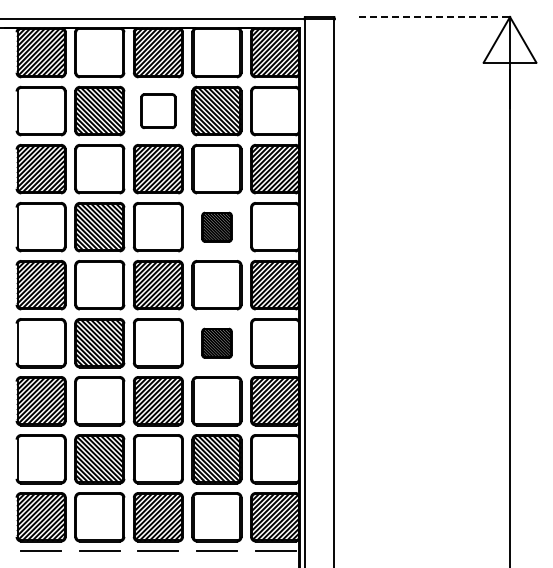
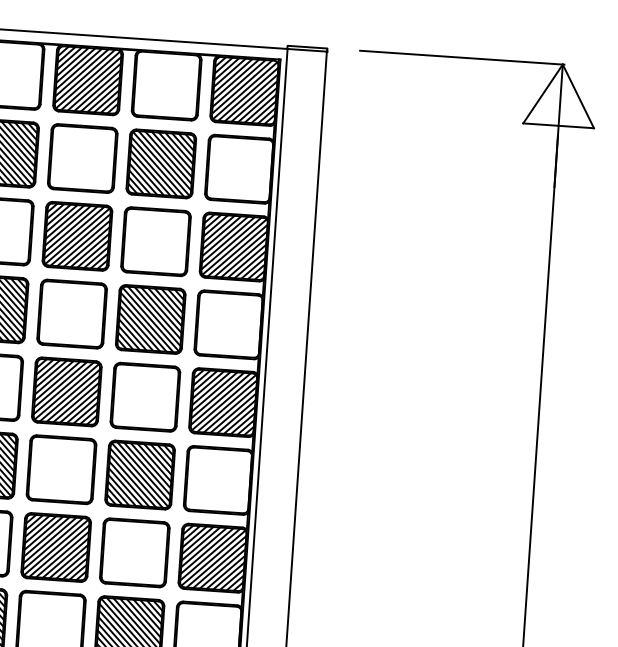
line: (435, 17) -> (462, 58), dashed -> solid
part: (158, 111) -> (82, 159), size x1.43
part: (216, 227) -> (150, 319), size x1.67
part: (216, 343) -> (139, 475), size x1.67

